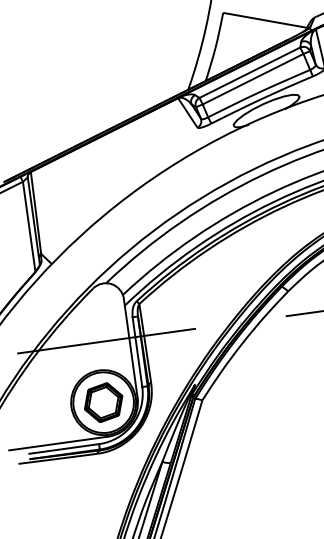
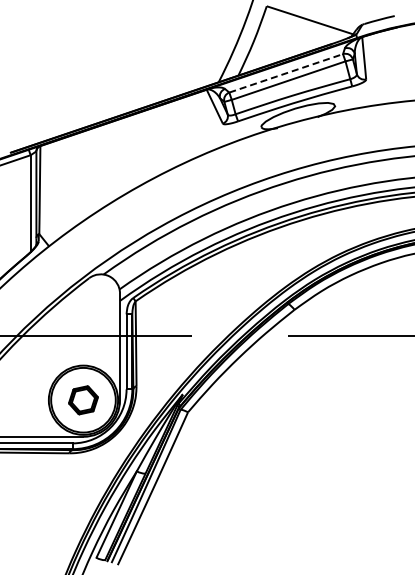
line: (250, 72) -> (286, 73), solid -> dashed
part: (103, 402) -> (83, 400), size x0.7

